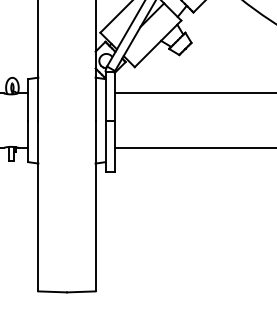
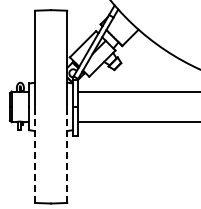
line: (37, 205) -> (34, 154), solid -> dashed
line: (96, 205) -> (67, 154), solid -> dashed

